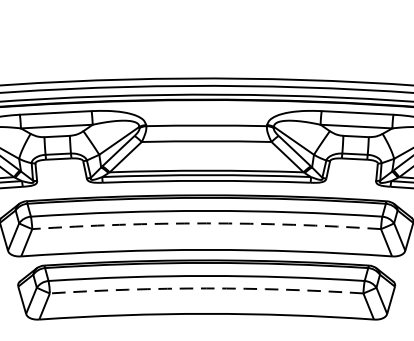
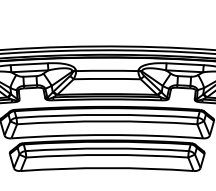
arc: (207, 223) -> (107, 121), dashed -> solid
arc: (207, 287) -> (107, 154), dashed -> solid

